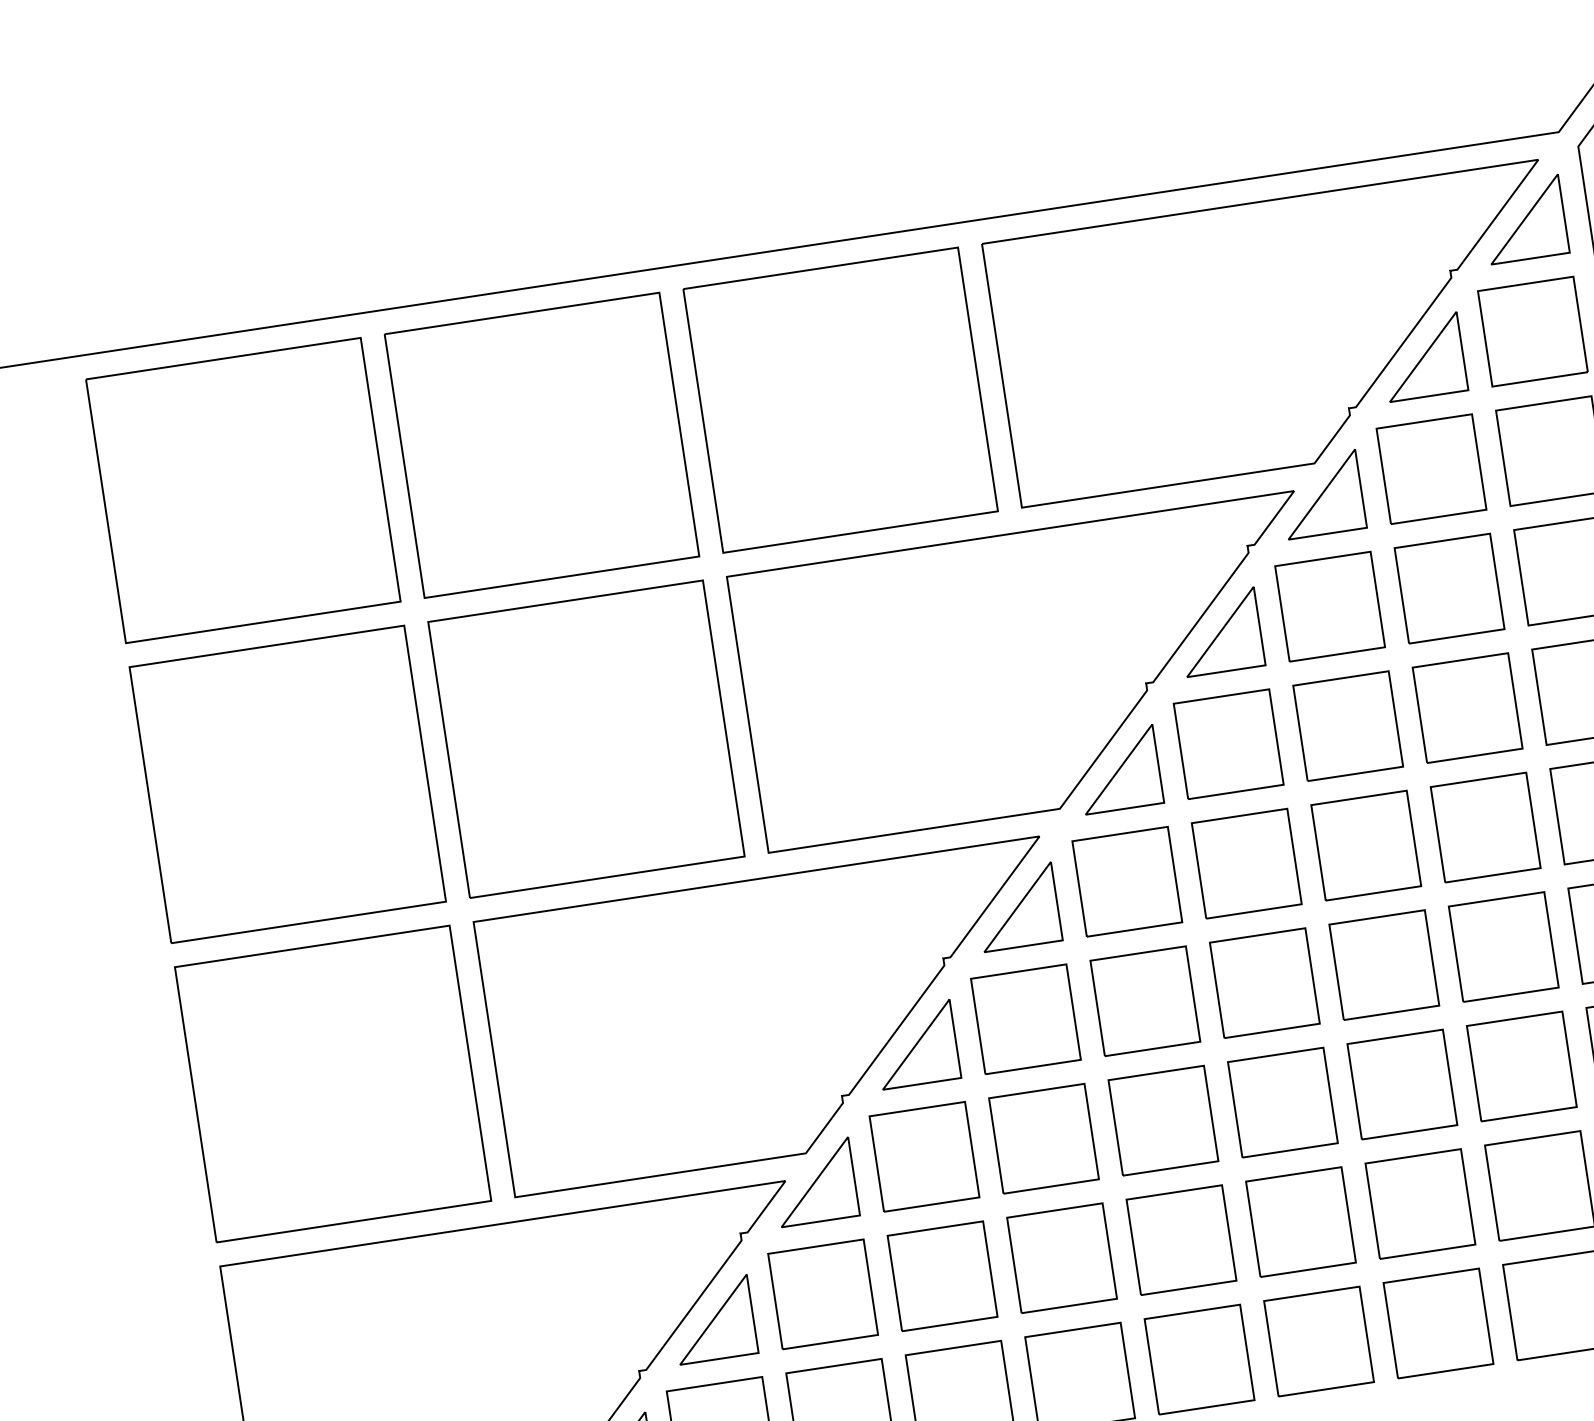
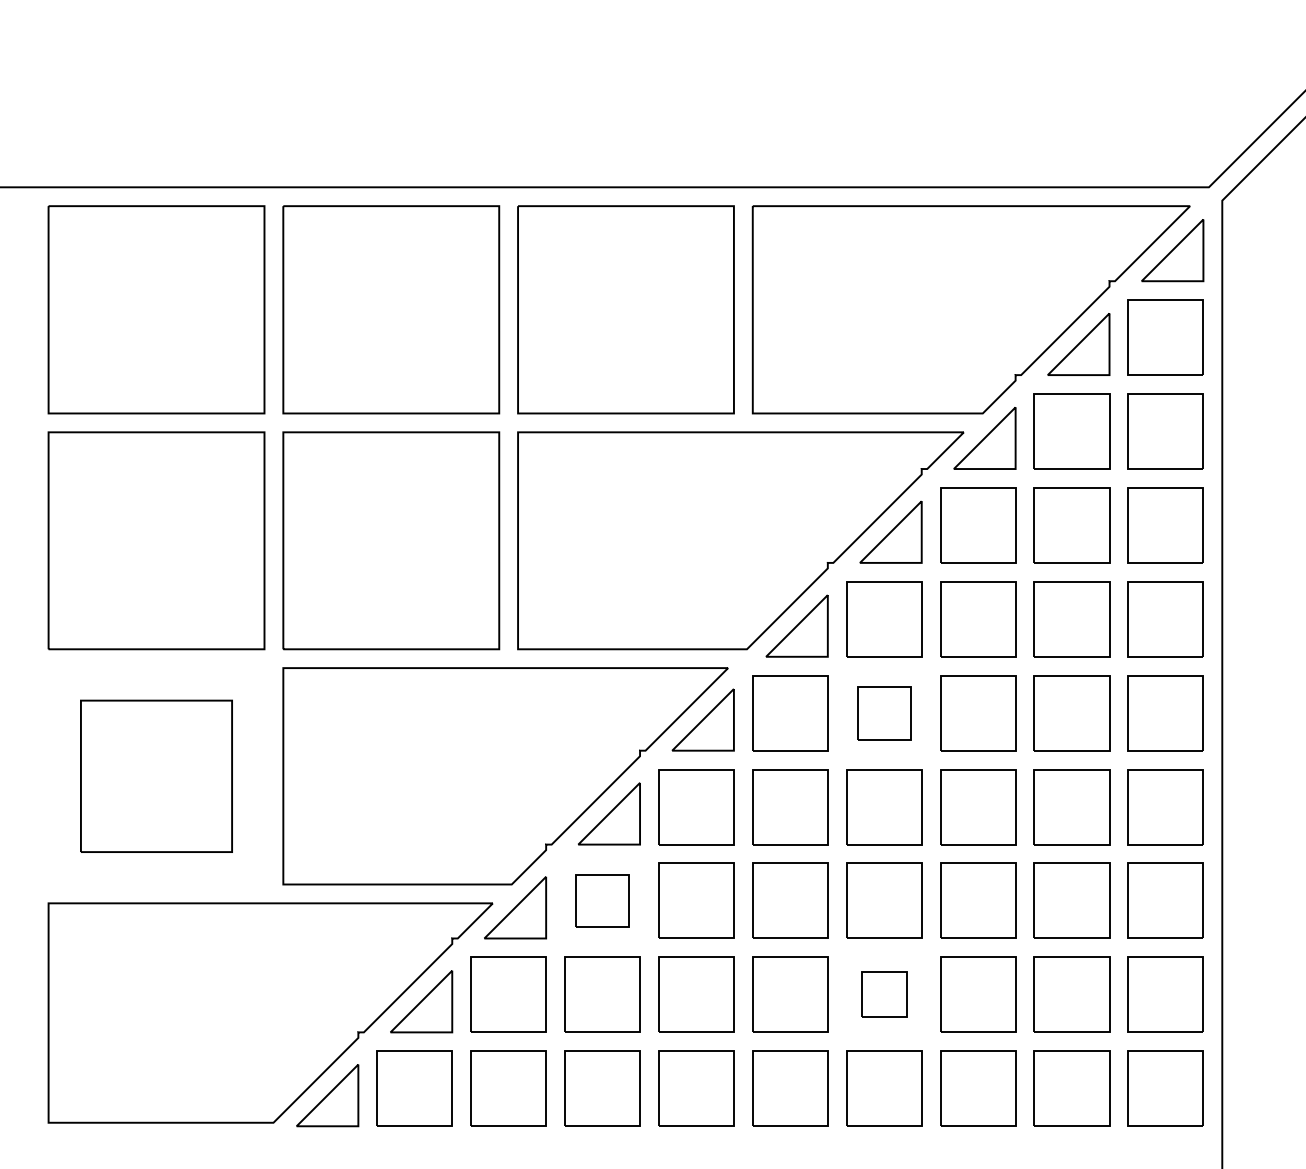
part: (1247, 864) -> (884, 713), size x0.7
part: (333, 1084) -> (156, 776), size x0.7
part: (924, 1156) -> (602, 900), size x0.7
part: (1301, 1221) -> (884, 994), size x0.6

